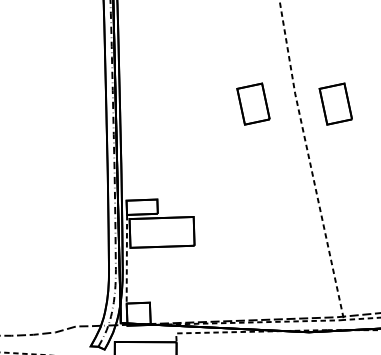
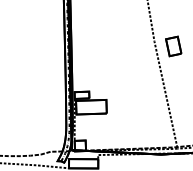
part: (253, 104) -> (134, 46), removed

